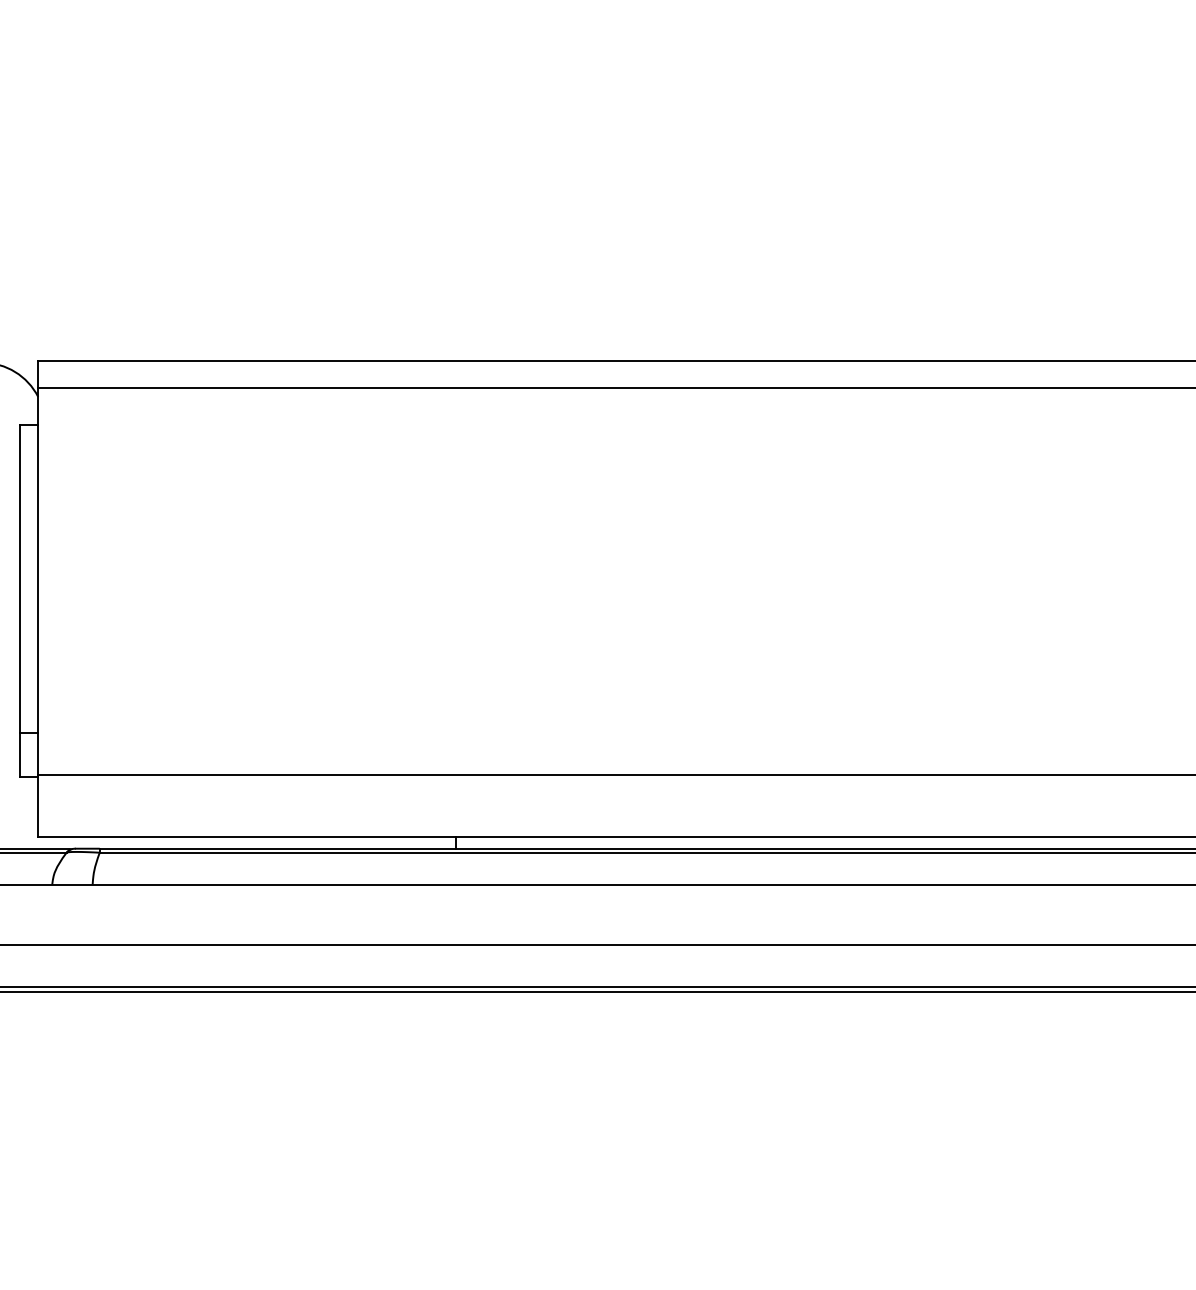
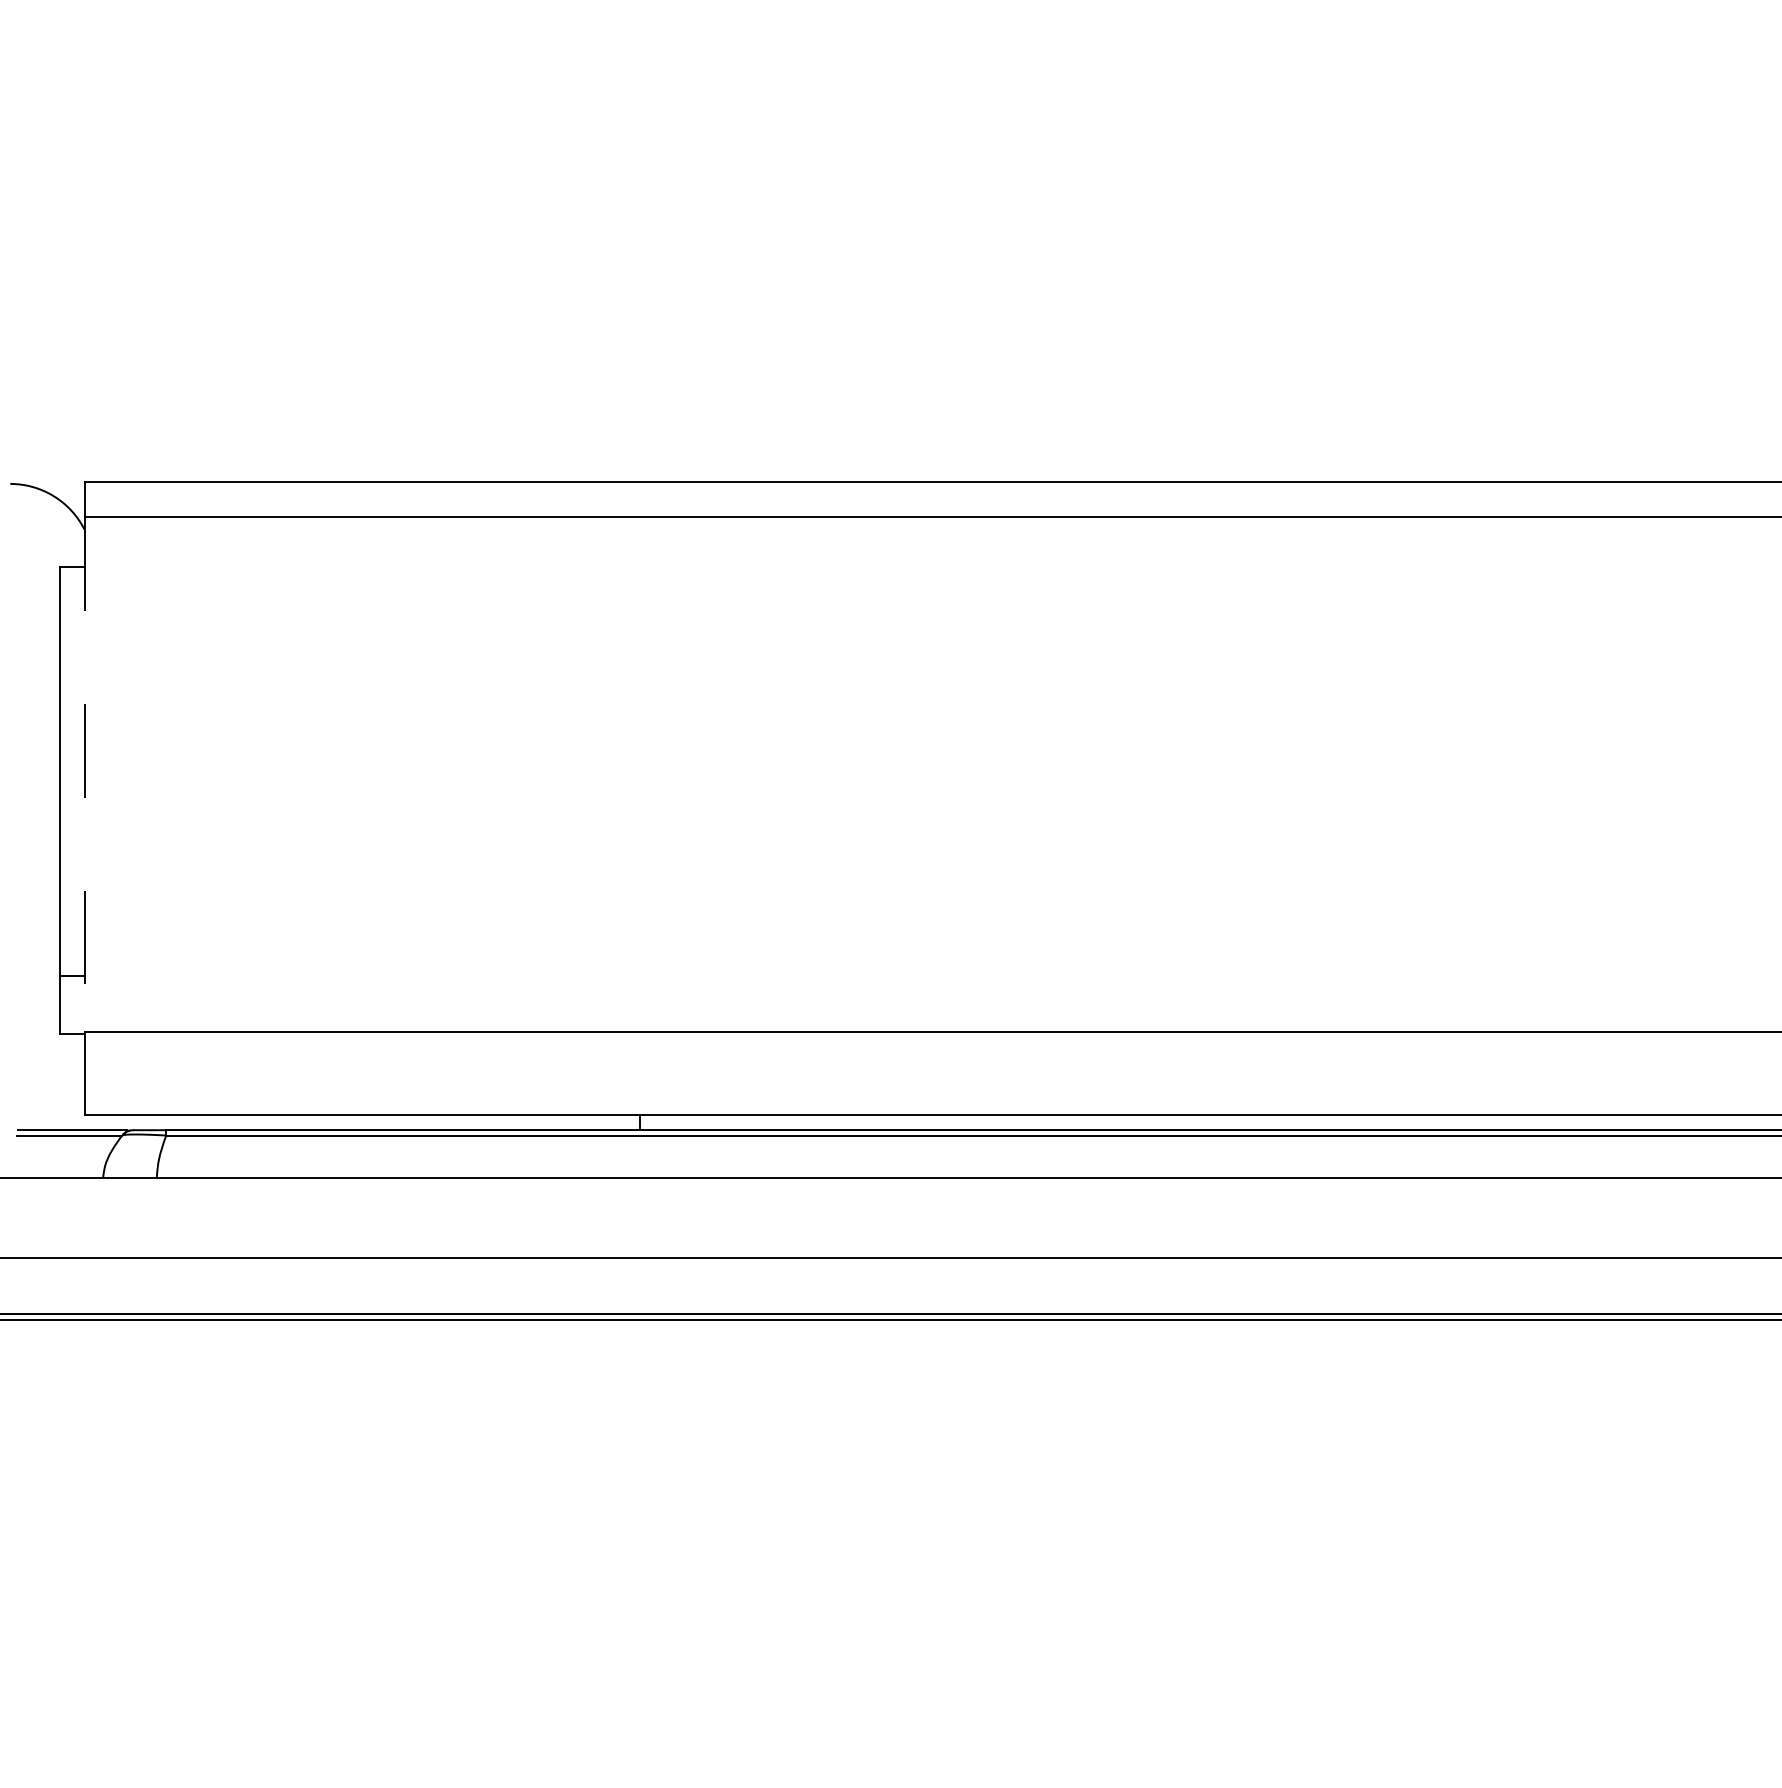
line: (38, 582) -> (84, 775), solid -> dashed

